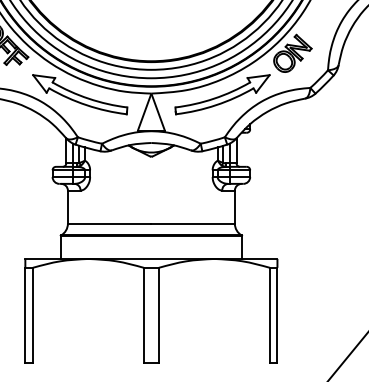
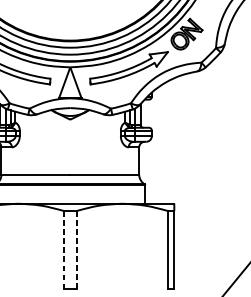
line: (158, 314) -> (76, 249), solid -> dashed
line: (143, 315) -> (63, 250), solid -> dashed

